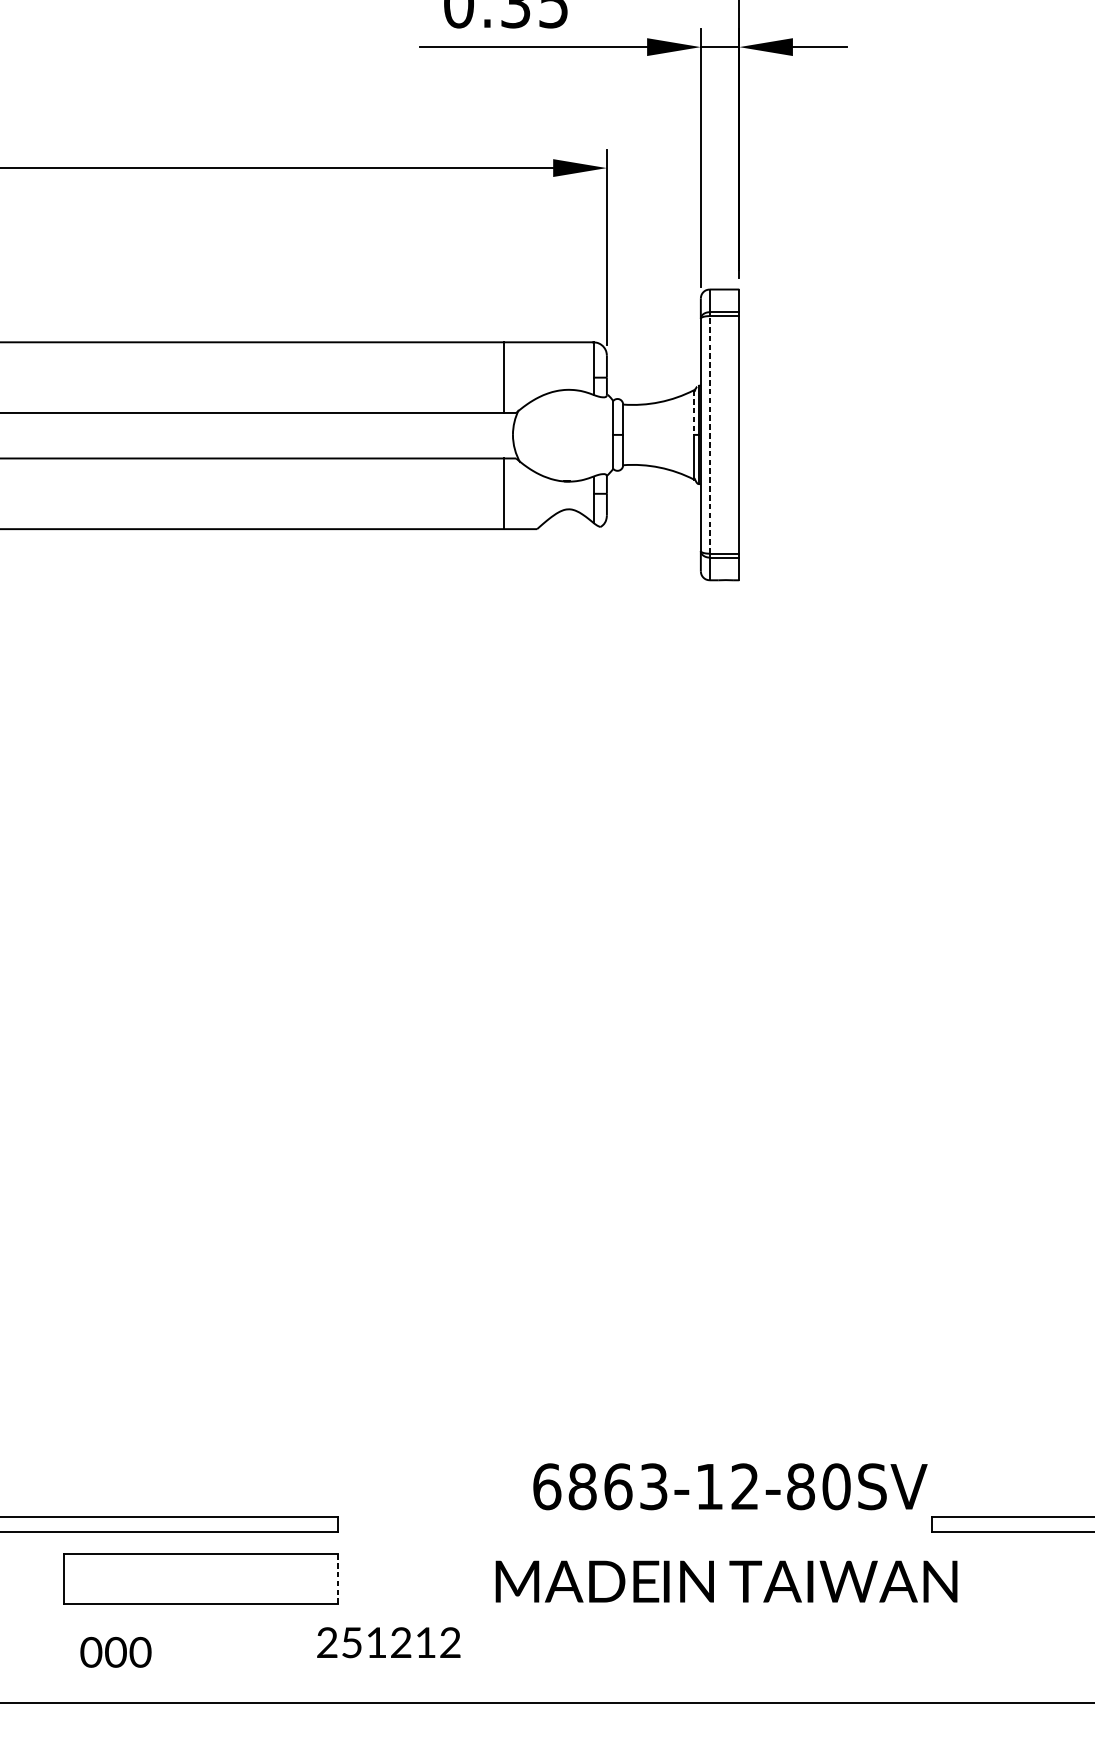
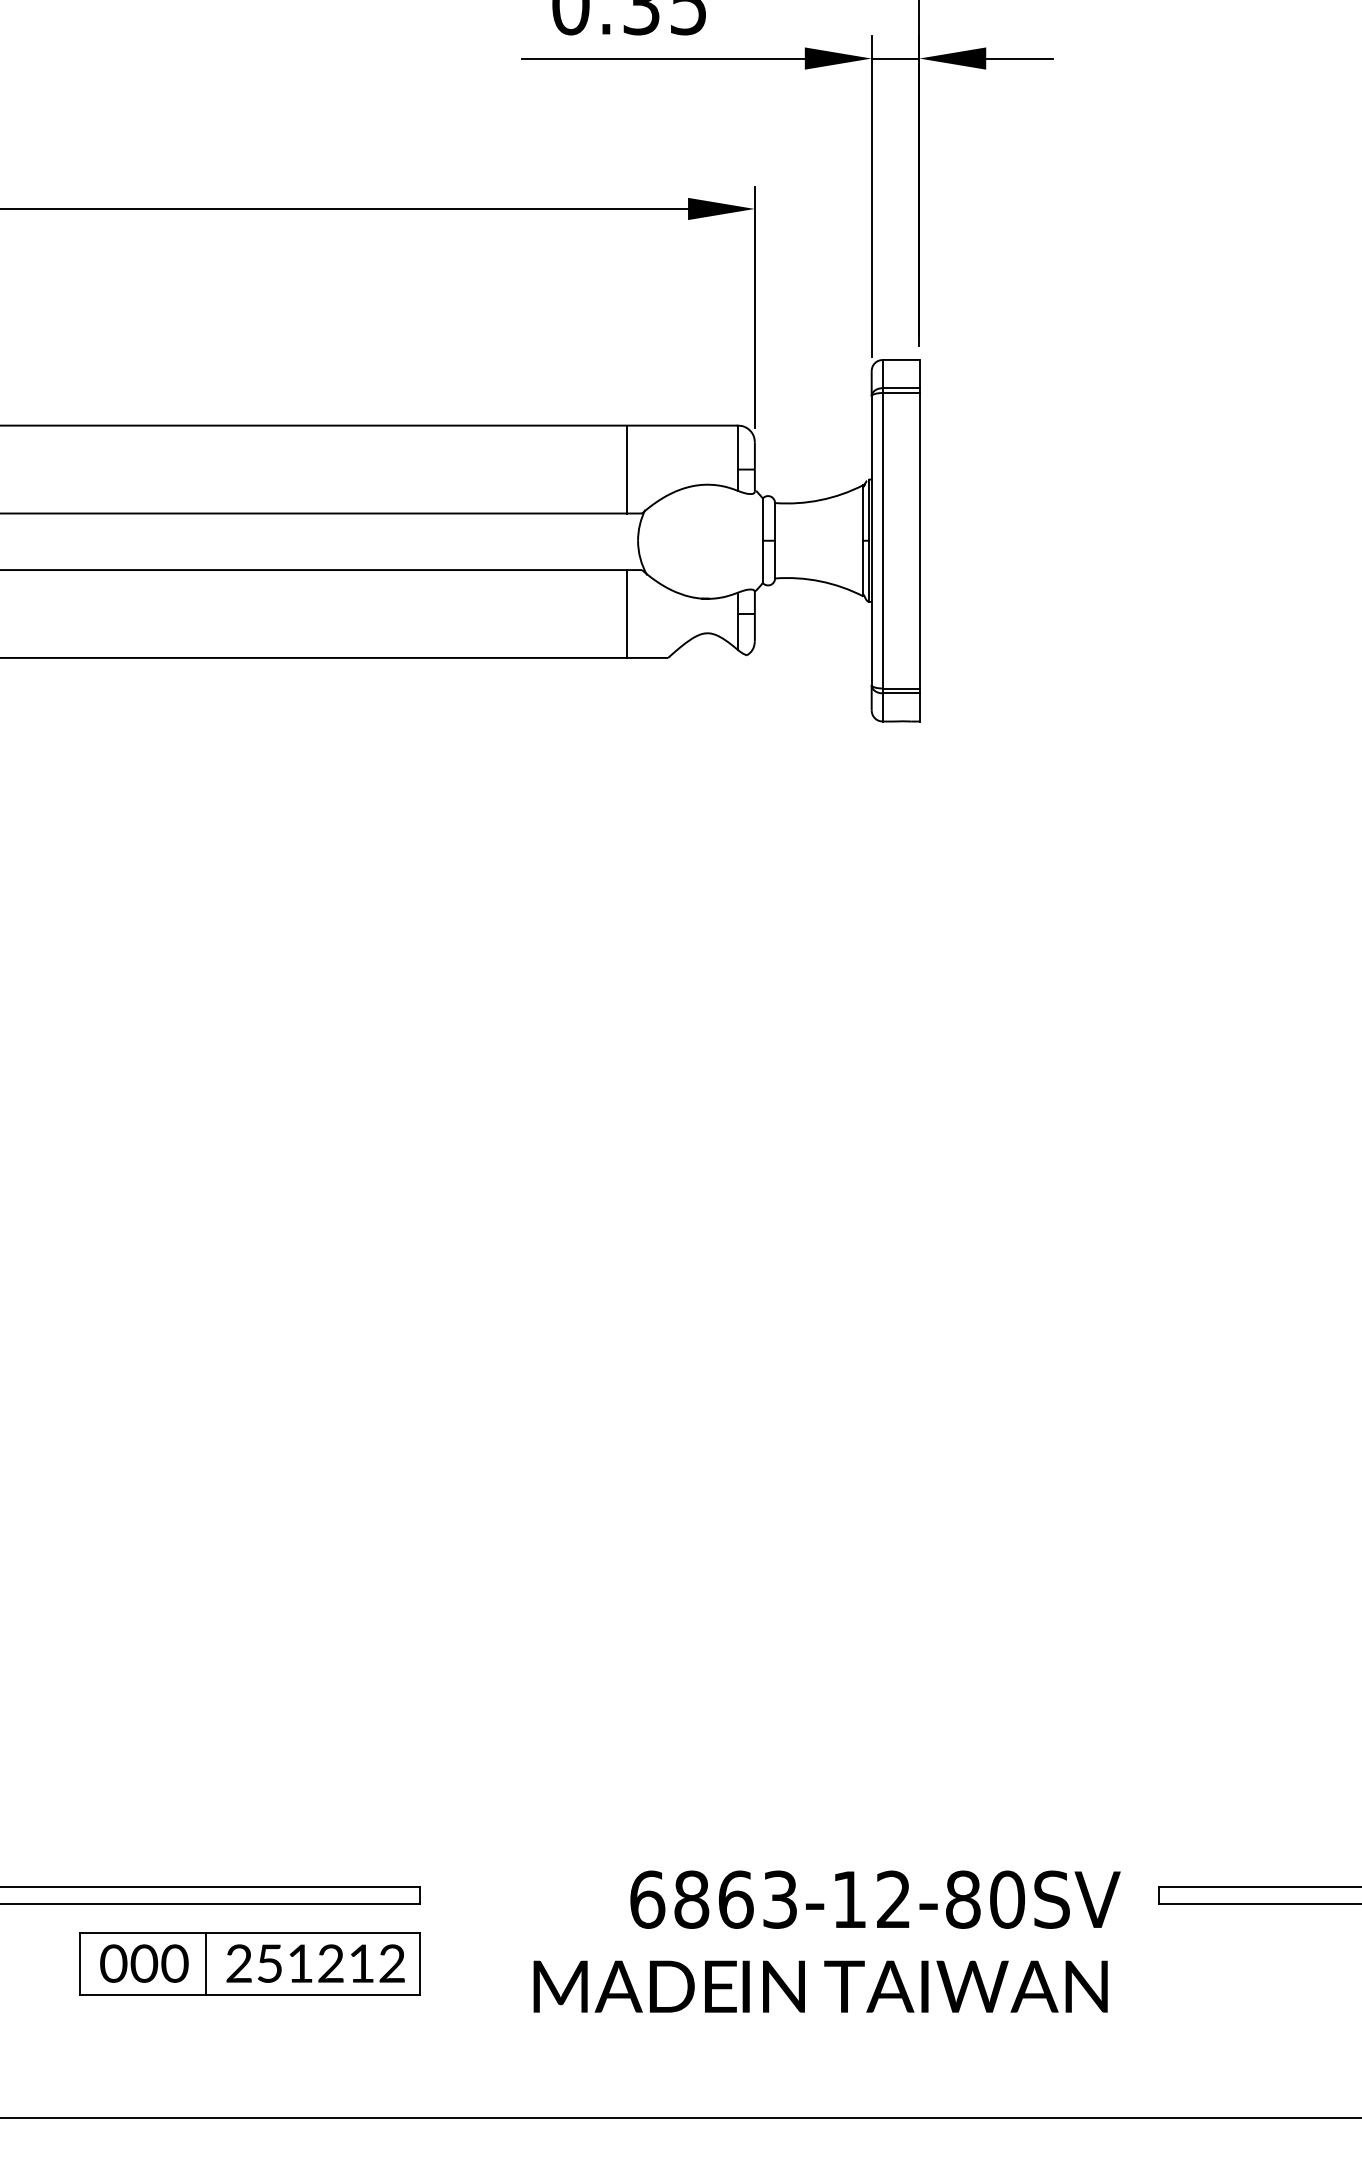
line: (694, 412) -> (863, 512), dashed -> solid
line: (709, 434) -> (882, 540), dashed -> solid
text: (730, 1486) -> (875, 1899), moved
line: (165, 1579) -> (206, 1963), added
line: (338, 1579) -> (420, 1964), dashed -> solid
text: (726, 1581) -> (820, 1986), moved
text: (388, 1642) -> (315, 1963), moved
text: (116, 1652) -> (144, 1963), moved

